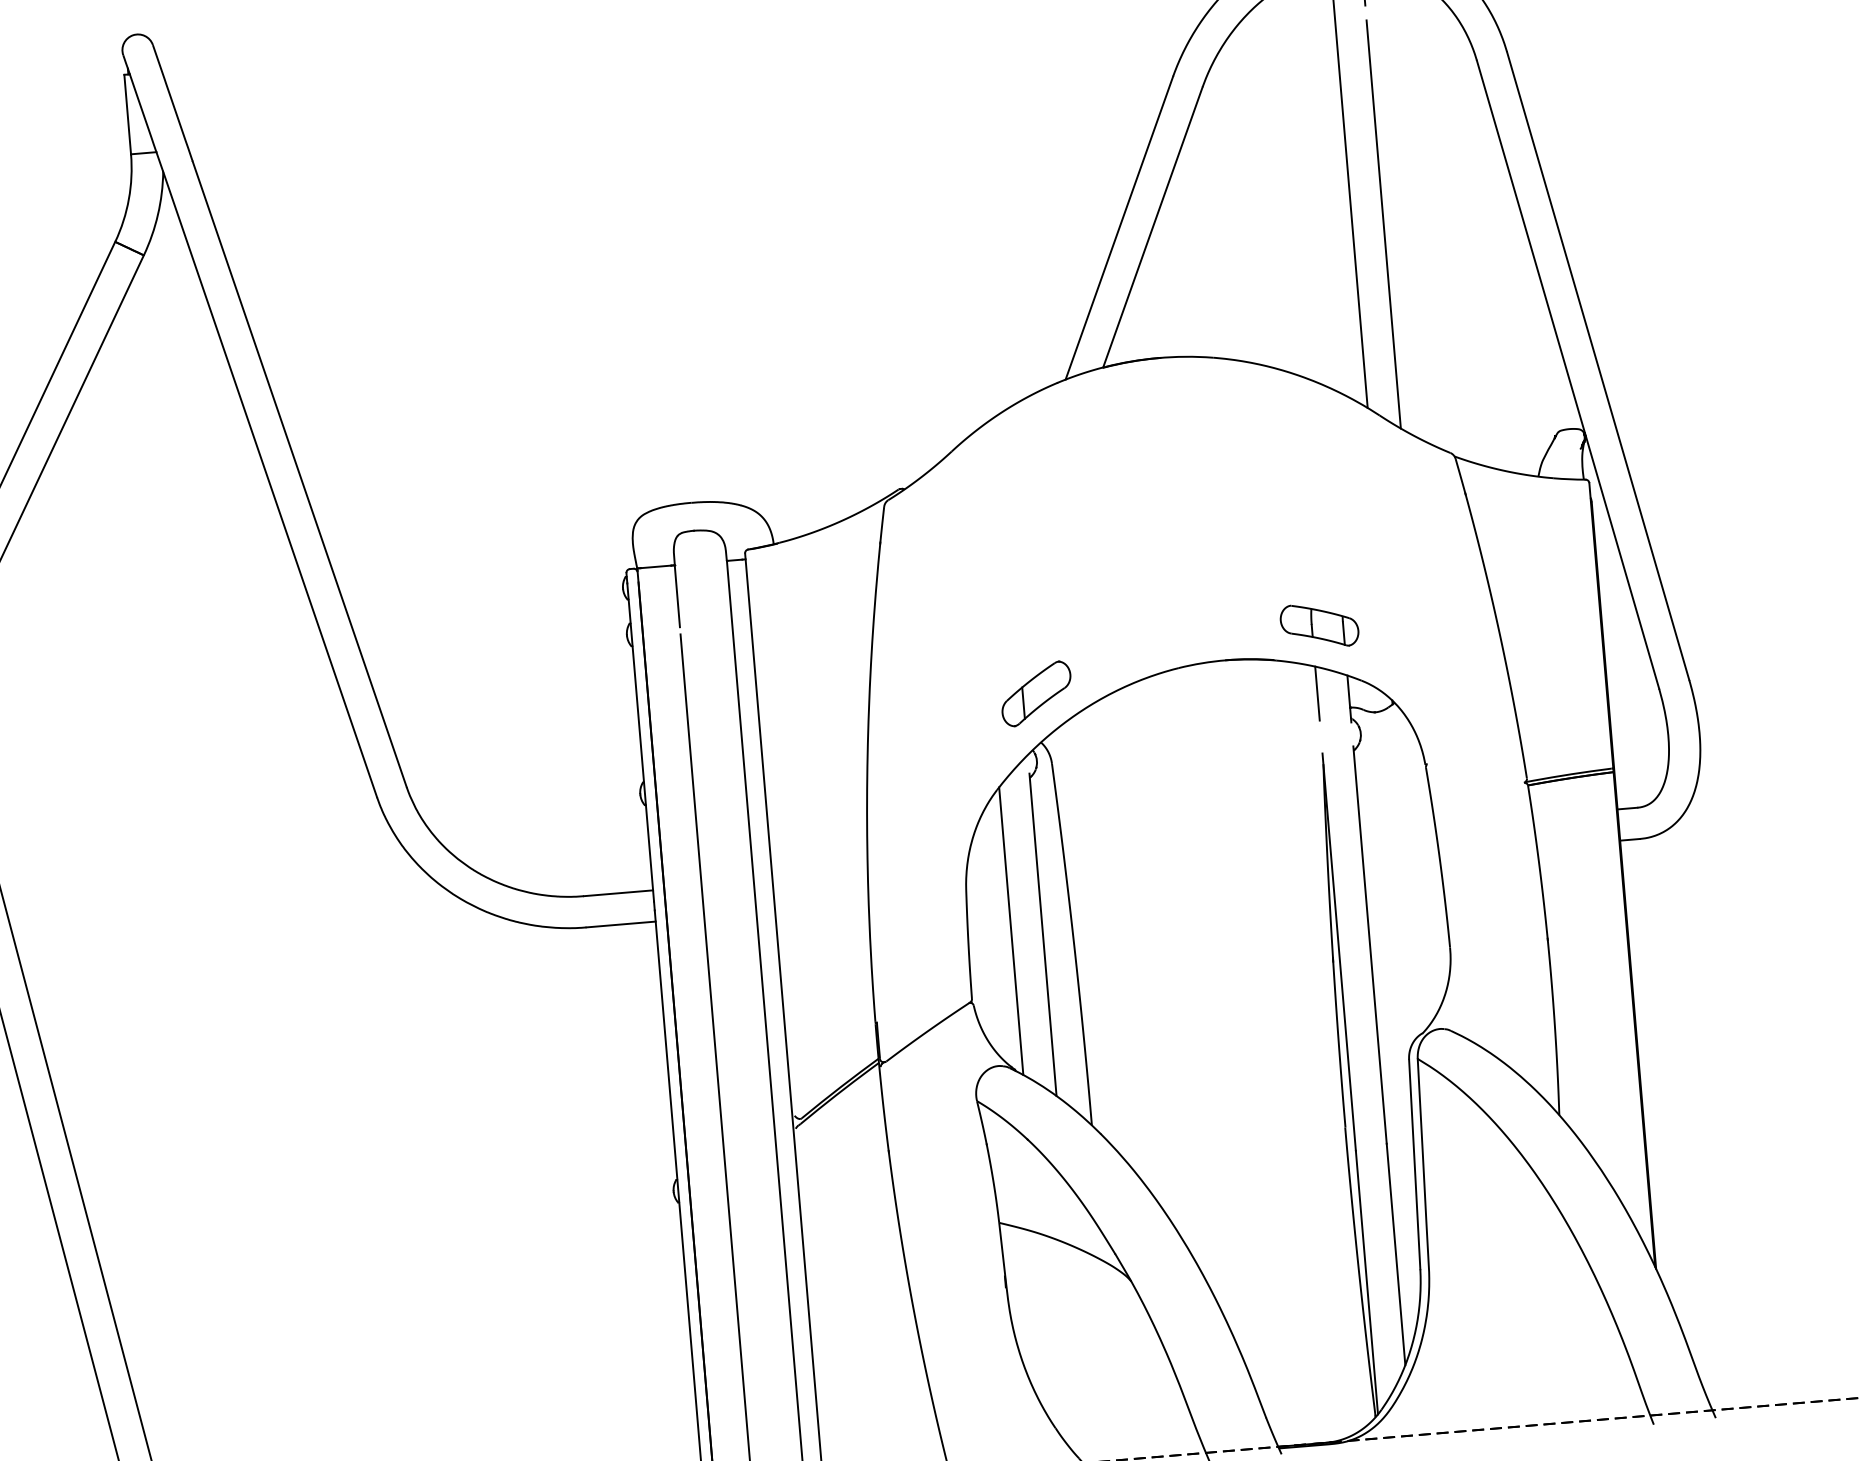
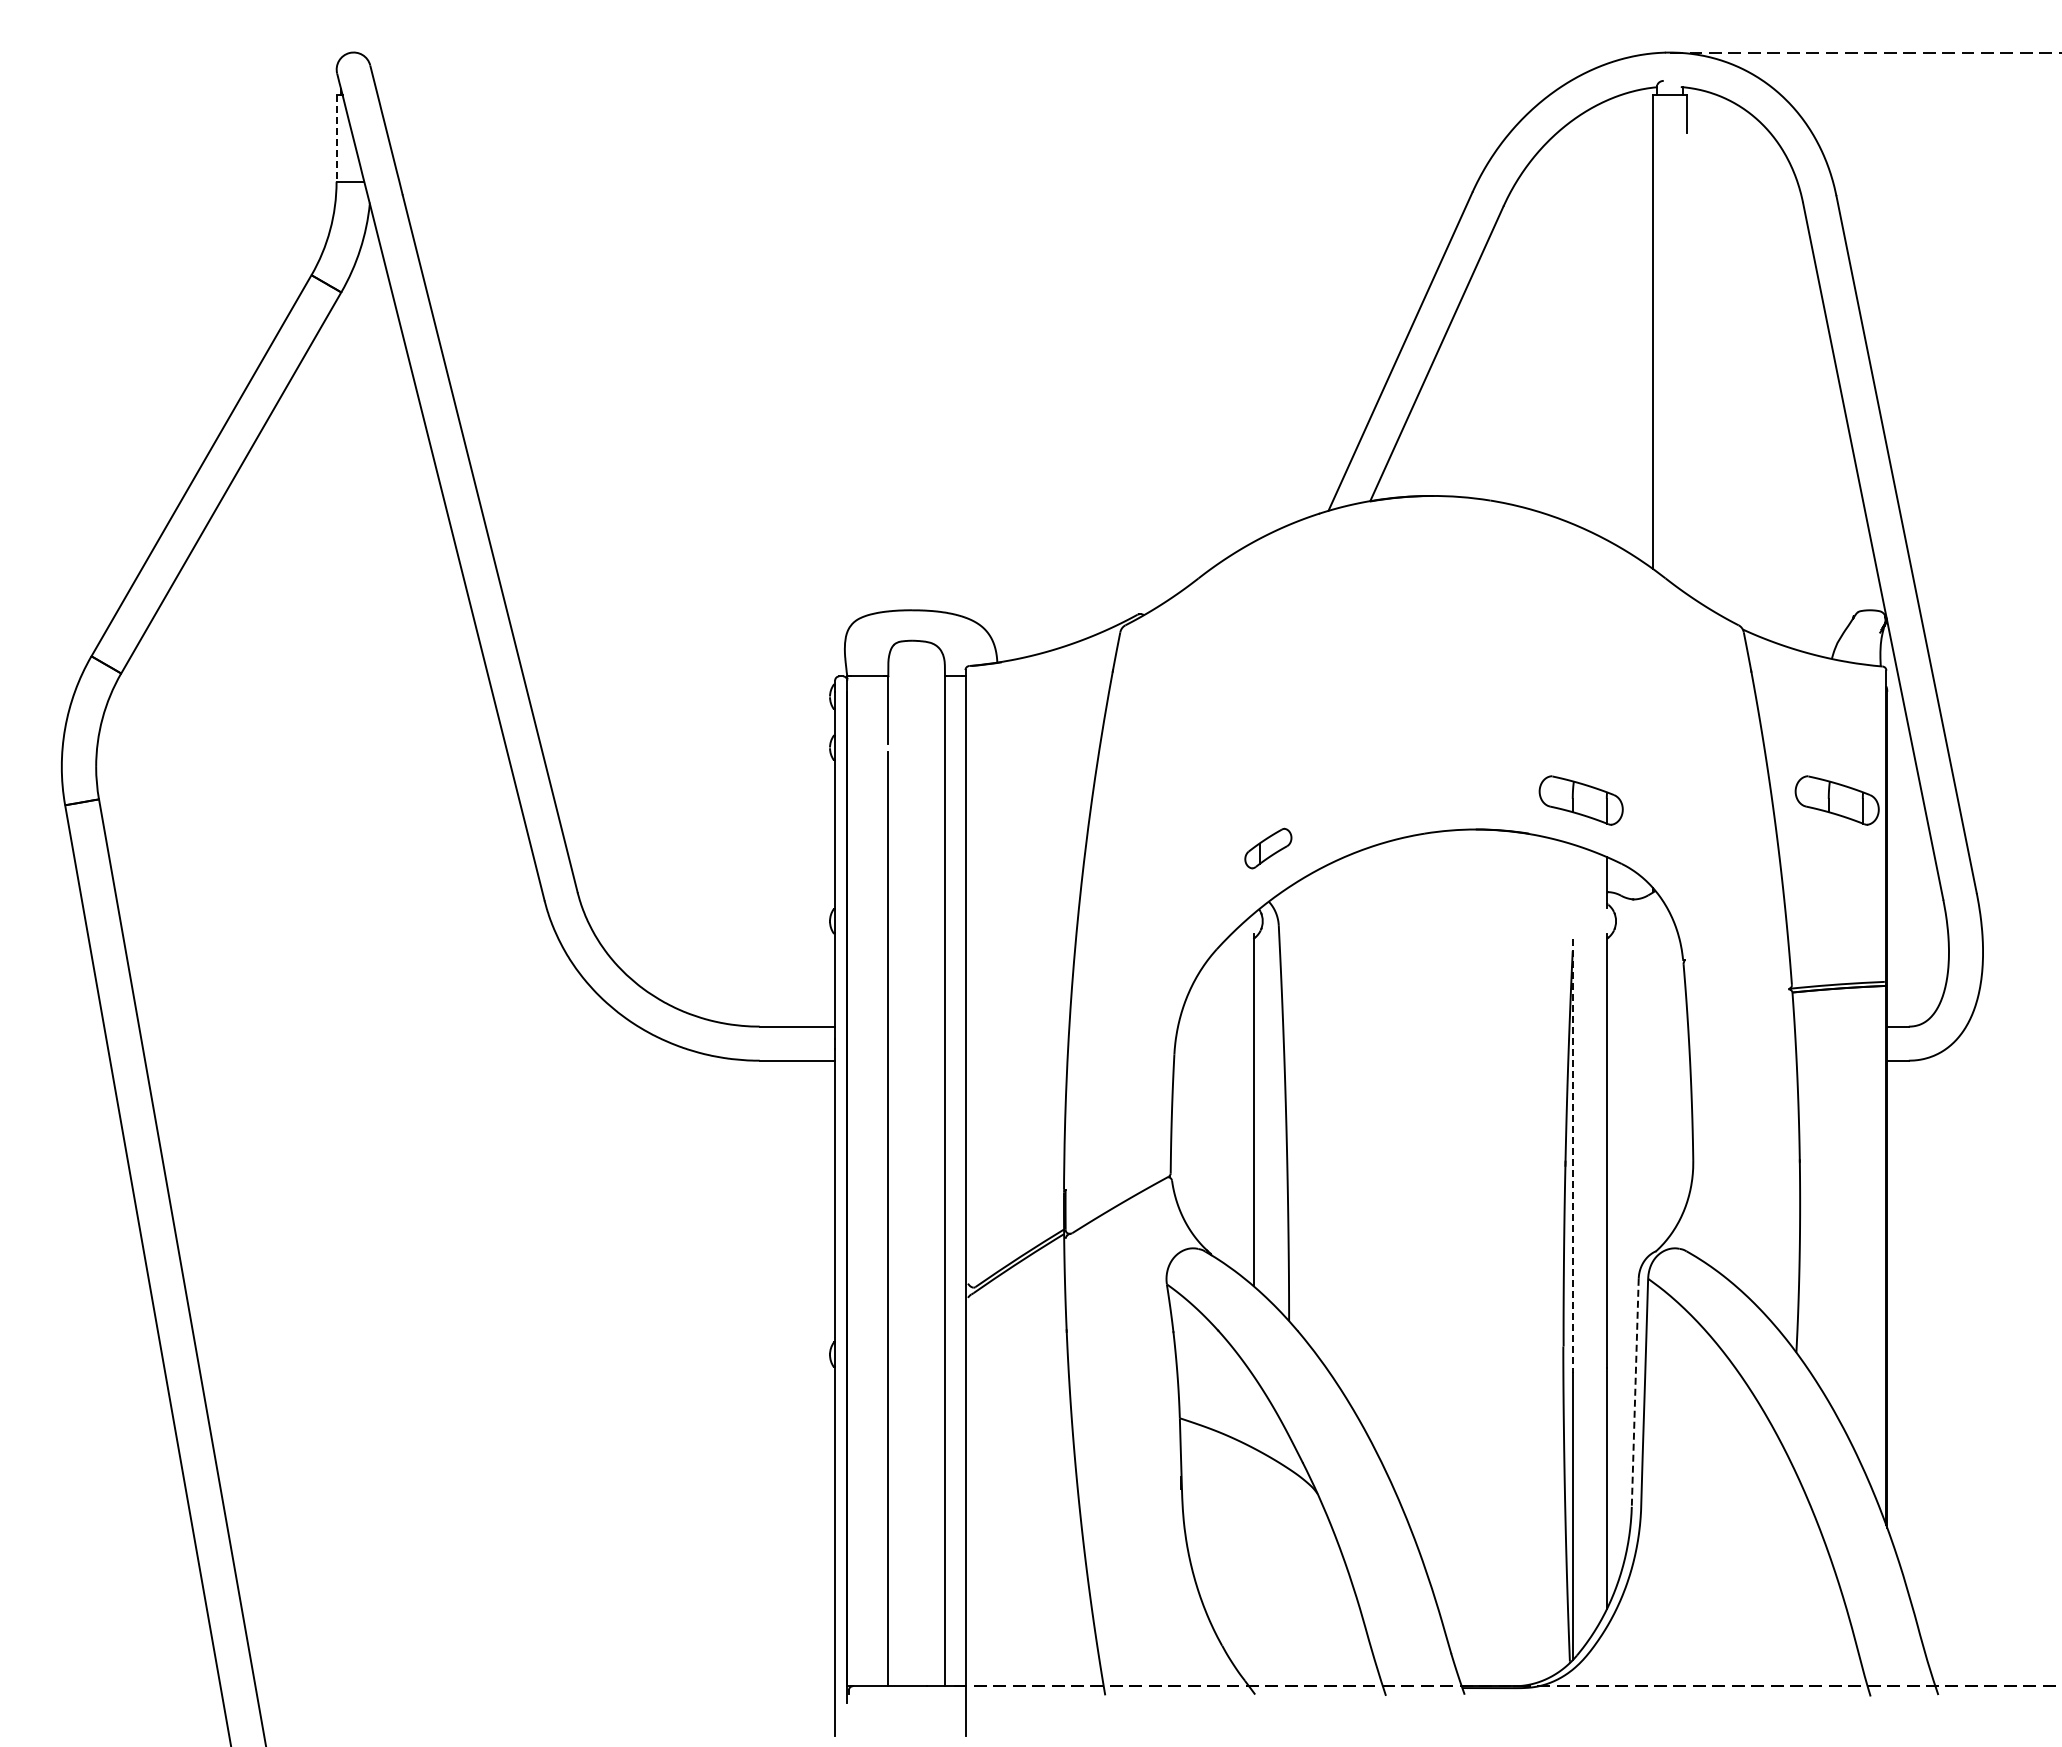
line: (127, 114) -> (336, 138), solid -> dashed
line: (1383, 224) -> (1687, 371), removed
part: (1553, 606) -> (1836, 800), added
part: (1036, 693) -> (1268, 848), size x0.6
line: (1317, 693) -> (1572, 873), removed
line: (1011, 931) -> (1219, 1103), removed
line: (1338, 951) -> (1572, 1155), solid -> dashed
line: (1414, 1165) -> (1635, 1393), solid -> dashed

